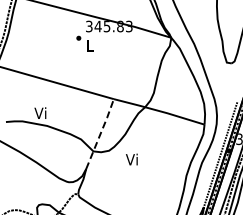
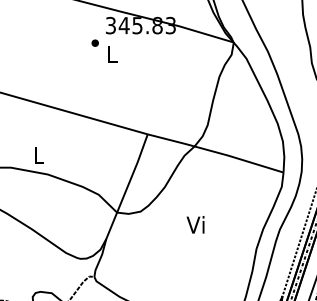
text: (40, 112) -> (37, 154), Vi -> L
line: (100, 133) -> (127, 185), dashed -> solid
text: (131, 159) -> (195, 224), moved

